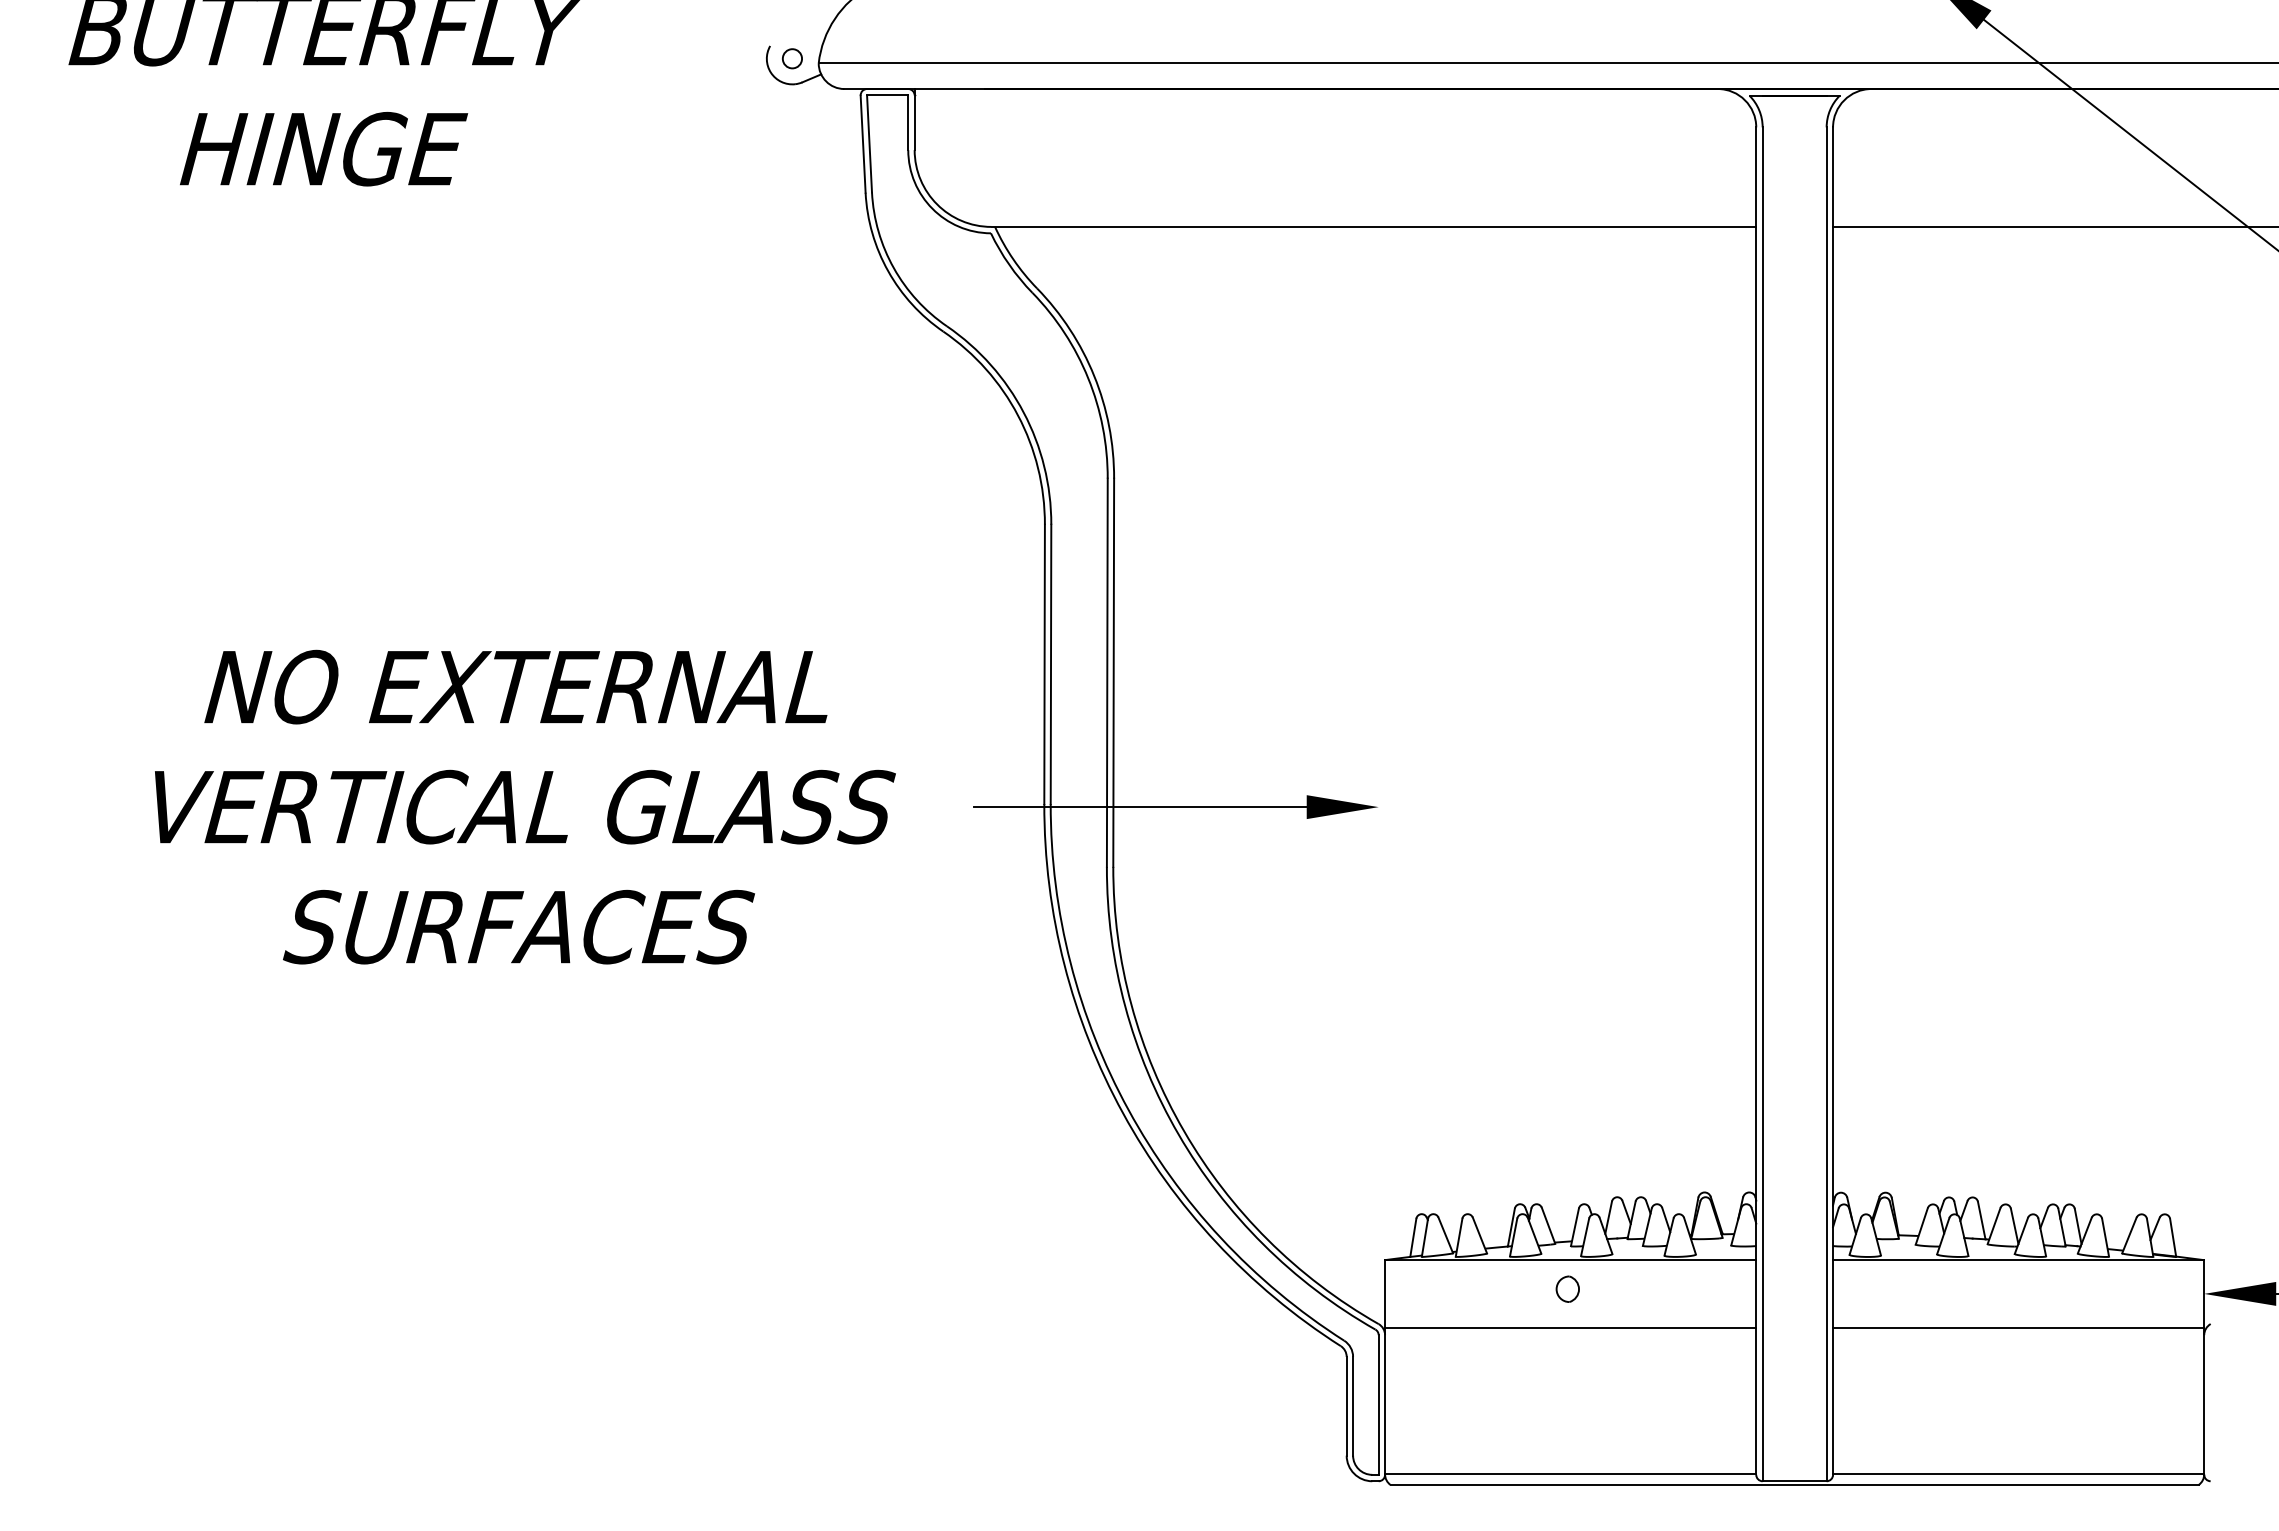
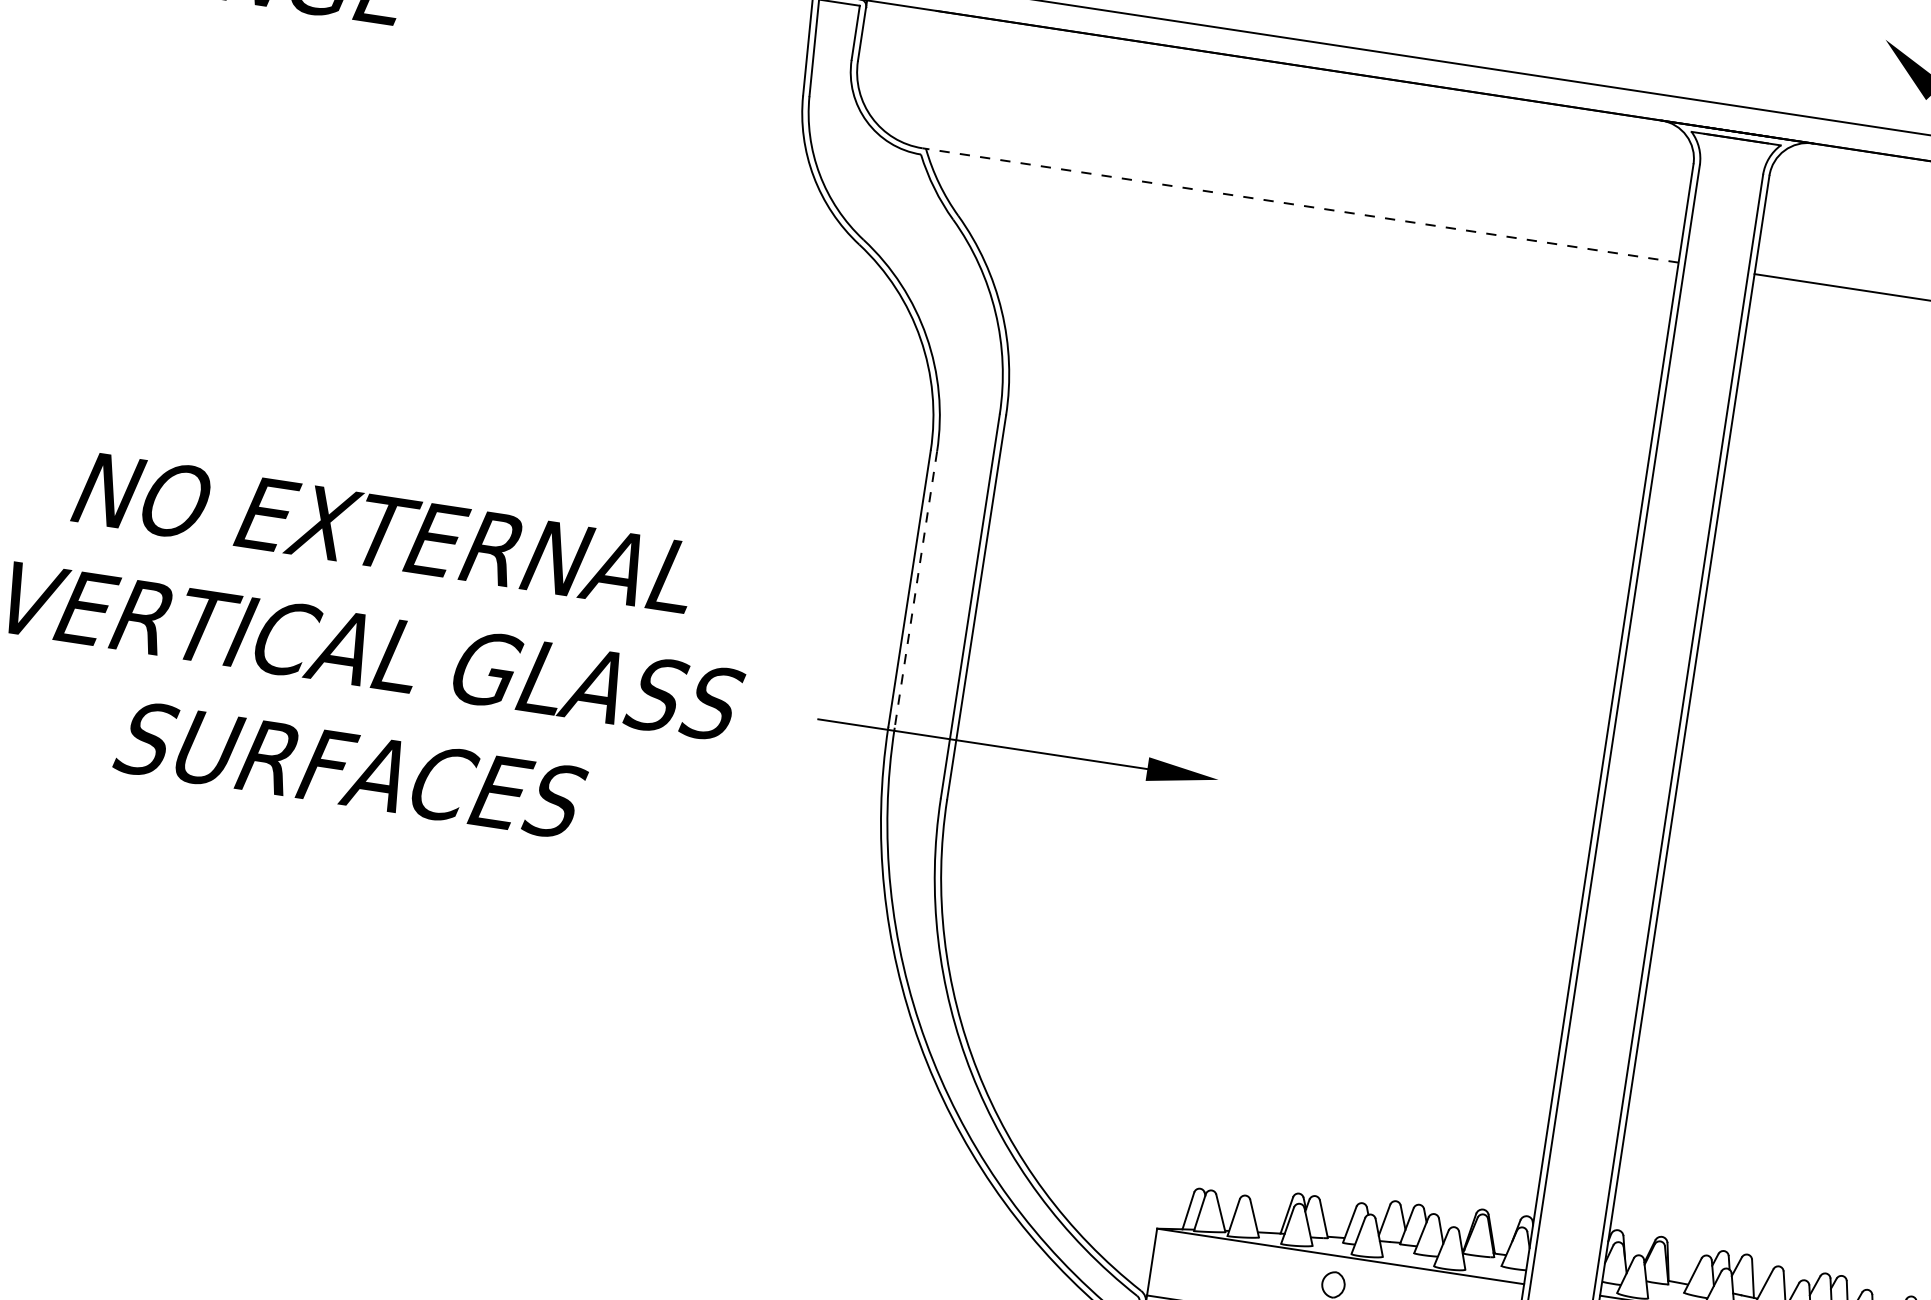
line: (1373, 226) -> (1300, 204), solid -> dashed
line: (1051, 664) -> (916, 589), solid -> dashed

